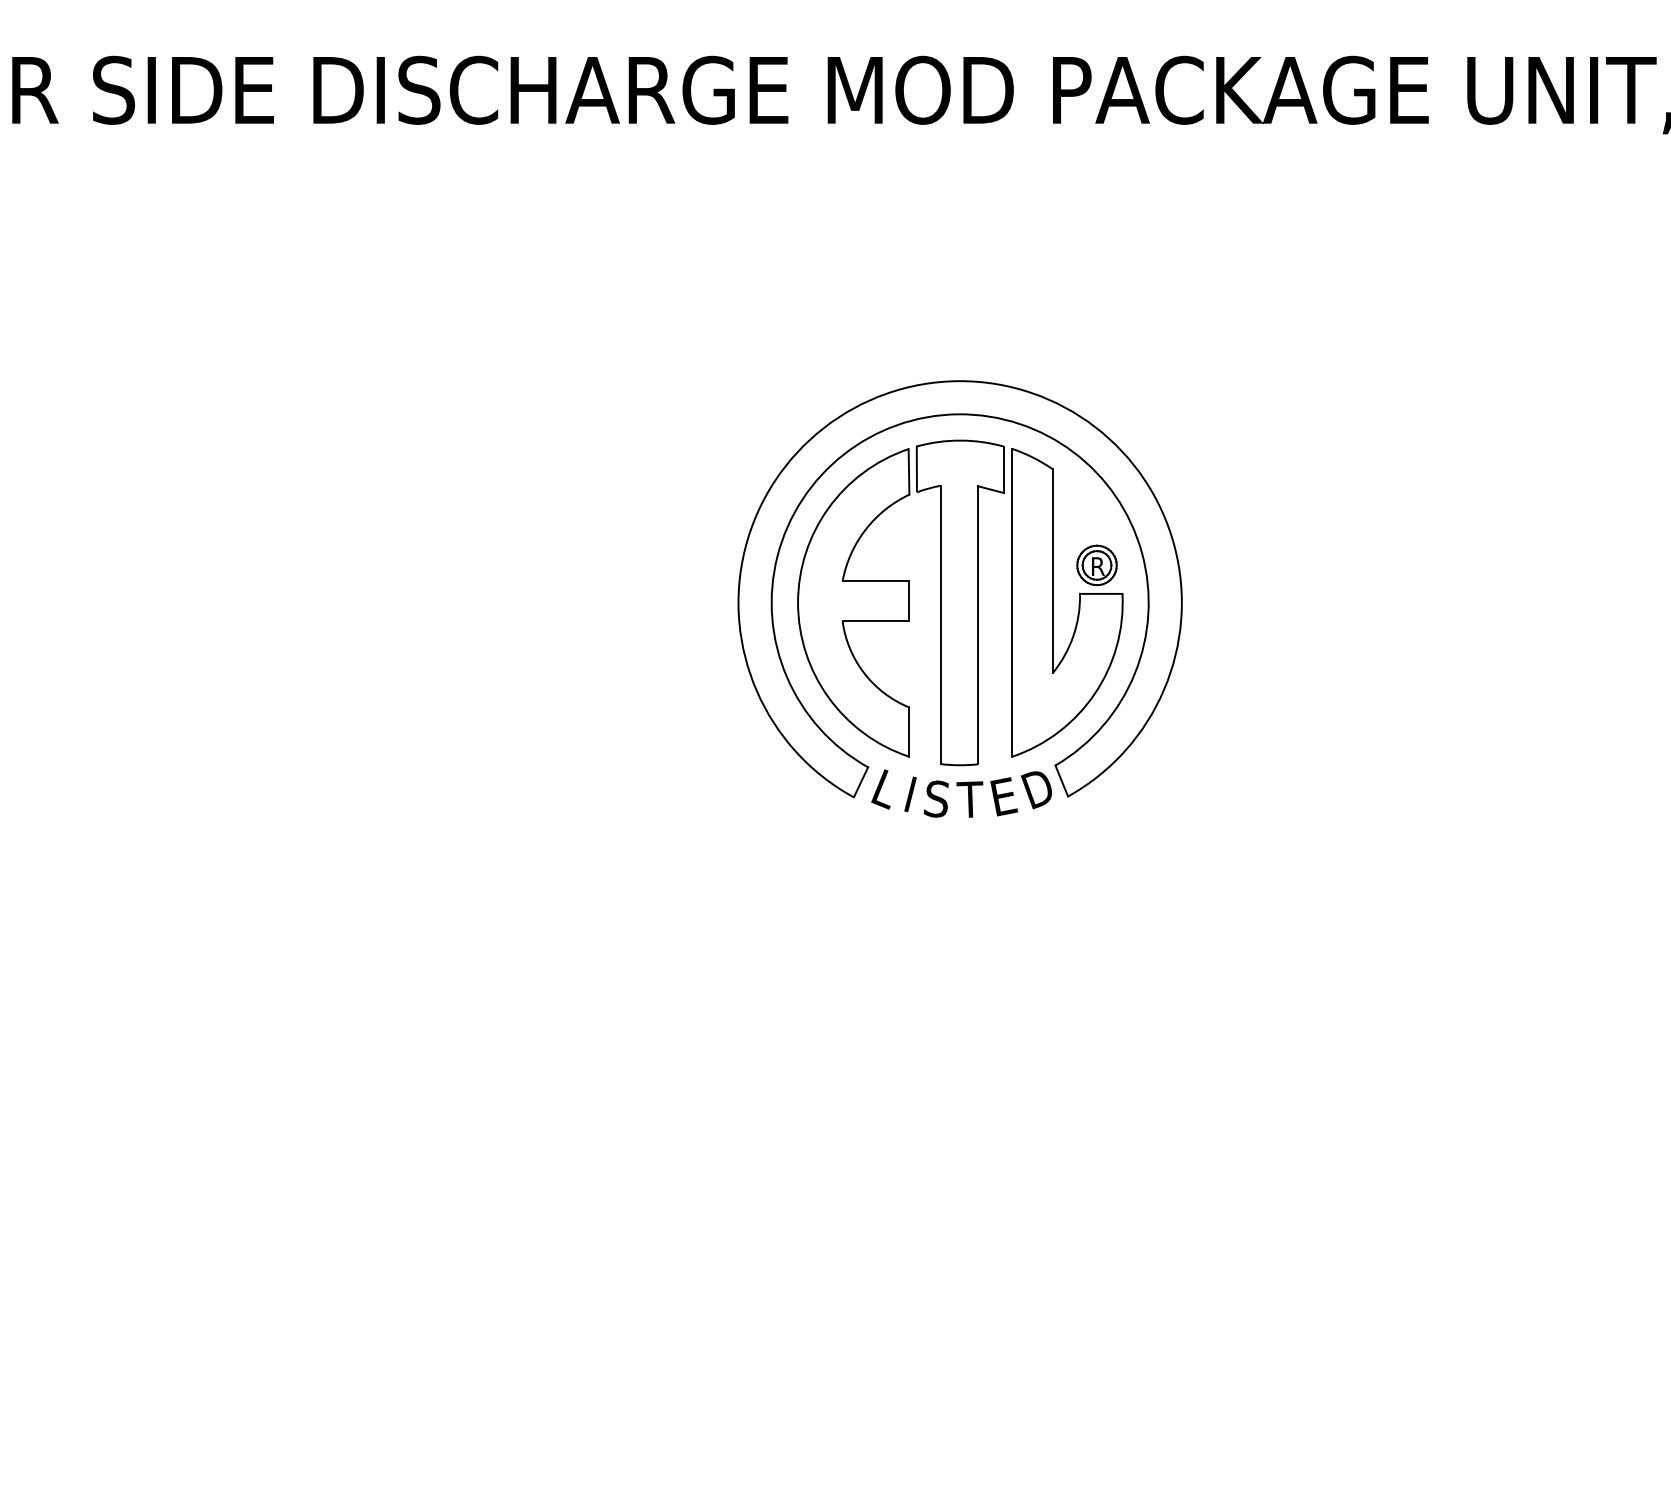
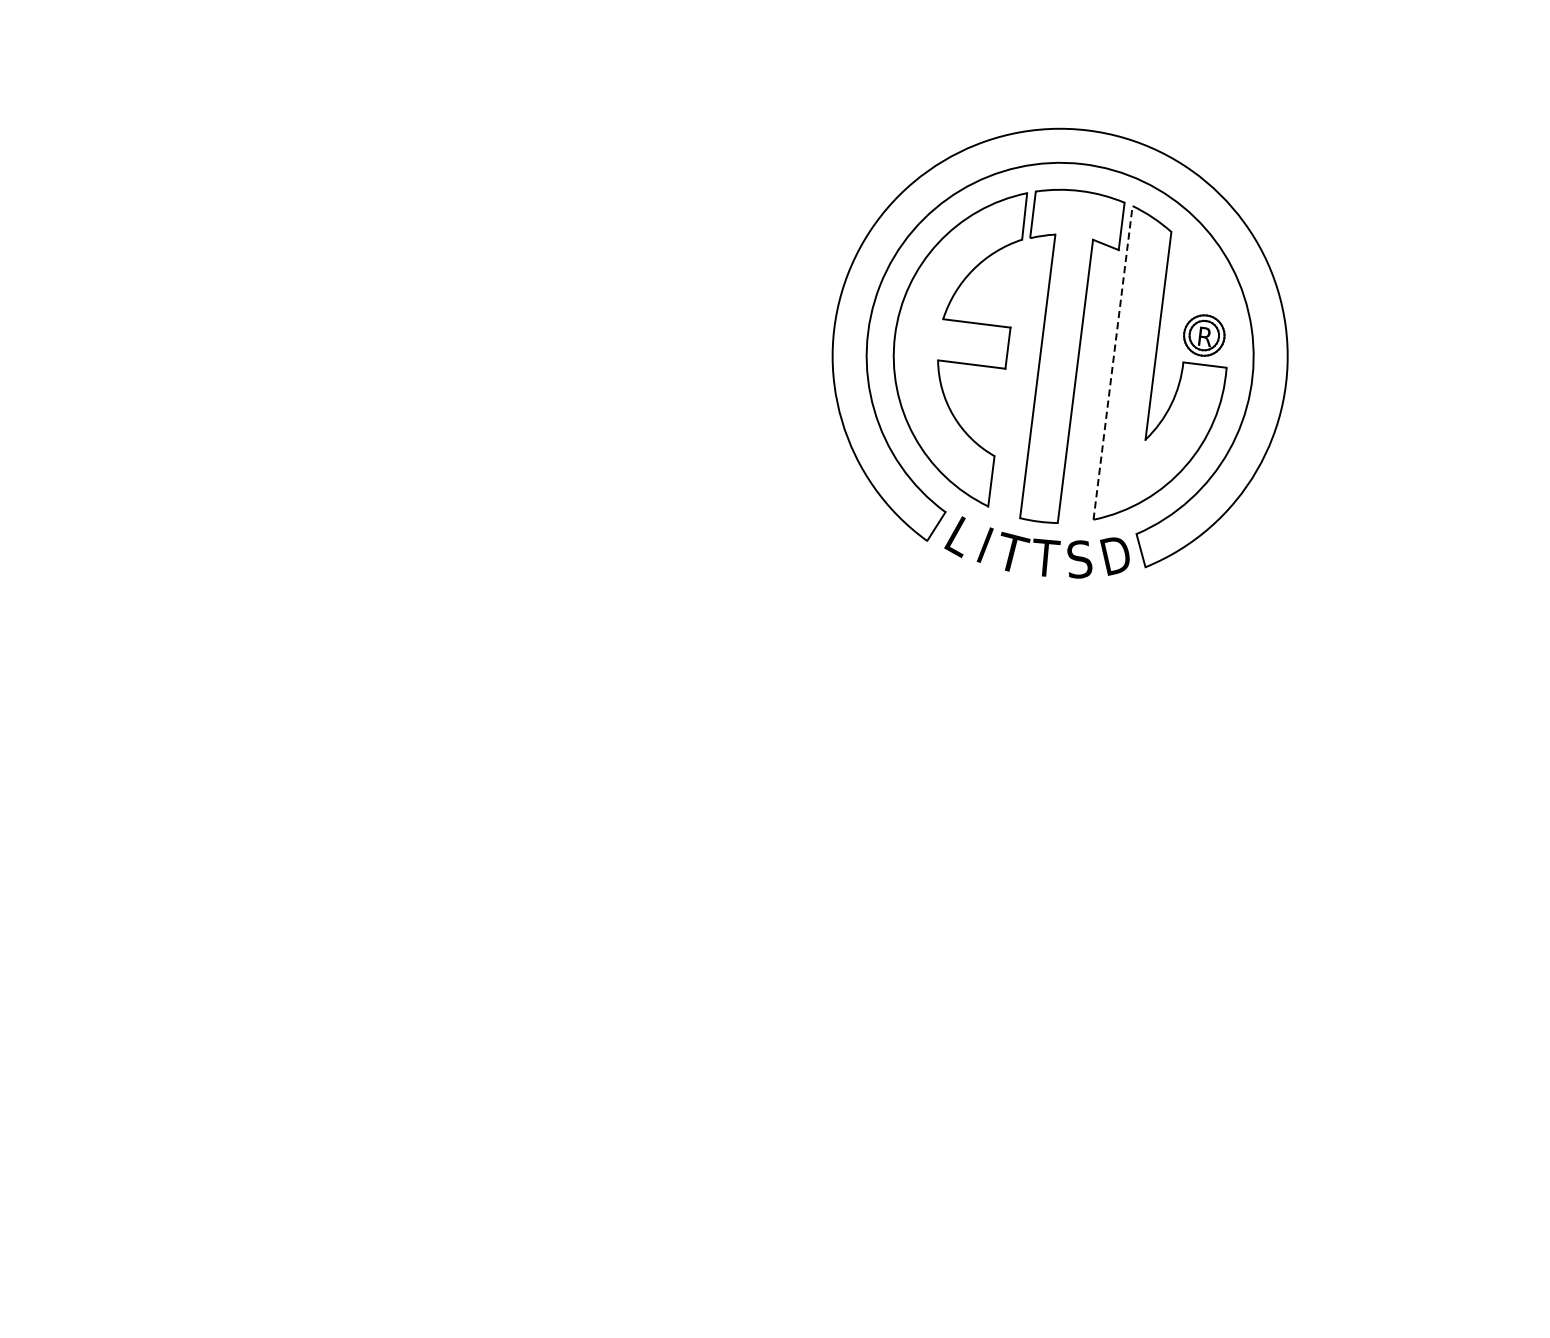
line: (1012, 602) -> (1113, 362), solid -> dashed
text: (1004, 796) -> (1080, 559), E -> S
text: (938, 798) -> (1013, 552), S -> T

